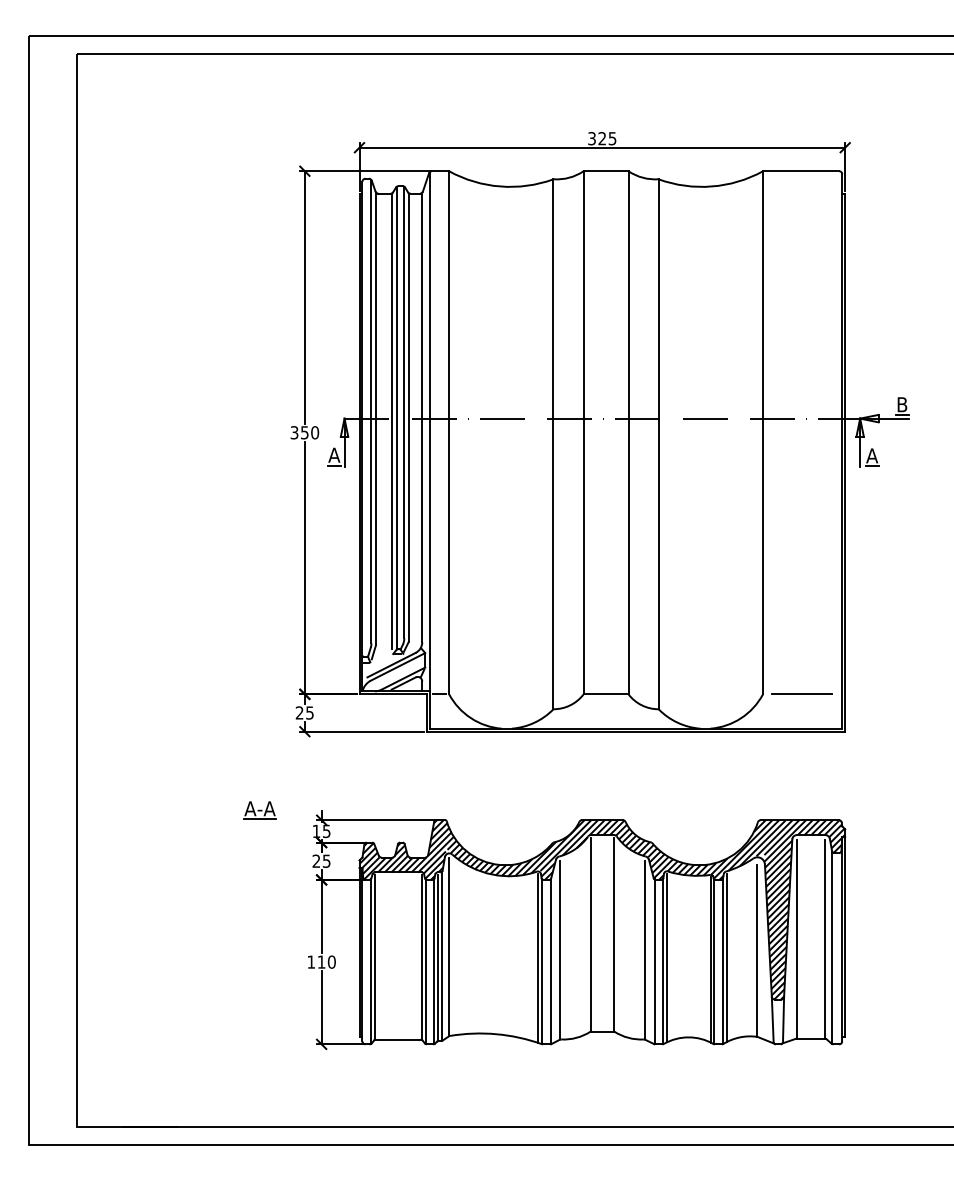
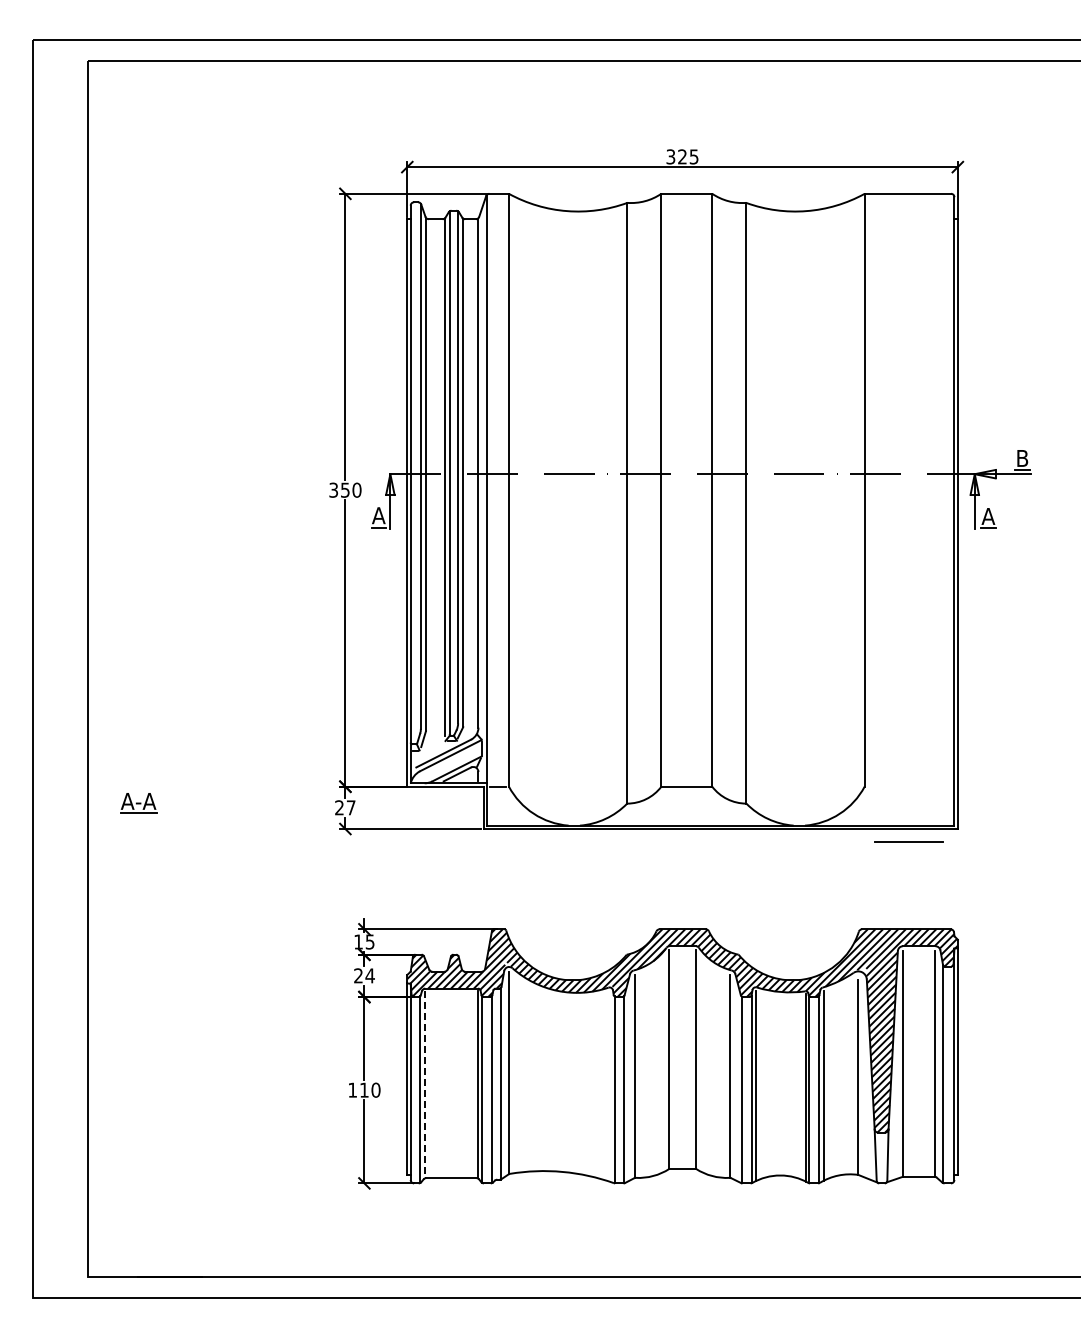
line: (801, 694) -> (908, 841), moved
text: (309, 712) -> (350, 807), 25 -> 27
part: (259, 810) -> (138, 803), moved
text: (326, 860) -> (369, 975), 25 -> 24
line: (374, 957) -> (424, 1085), solid -> dashed
line: (437, 957) -> (495, 1084), removed
line: (537, 957) -> (609, 1085), removed

